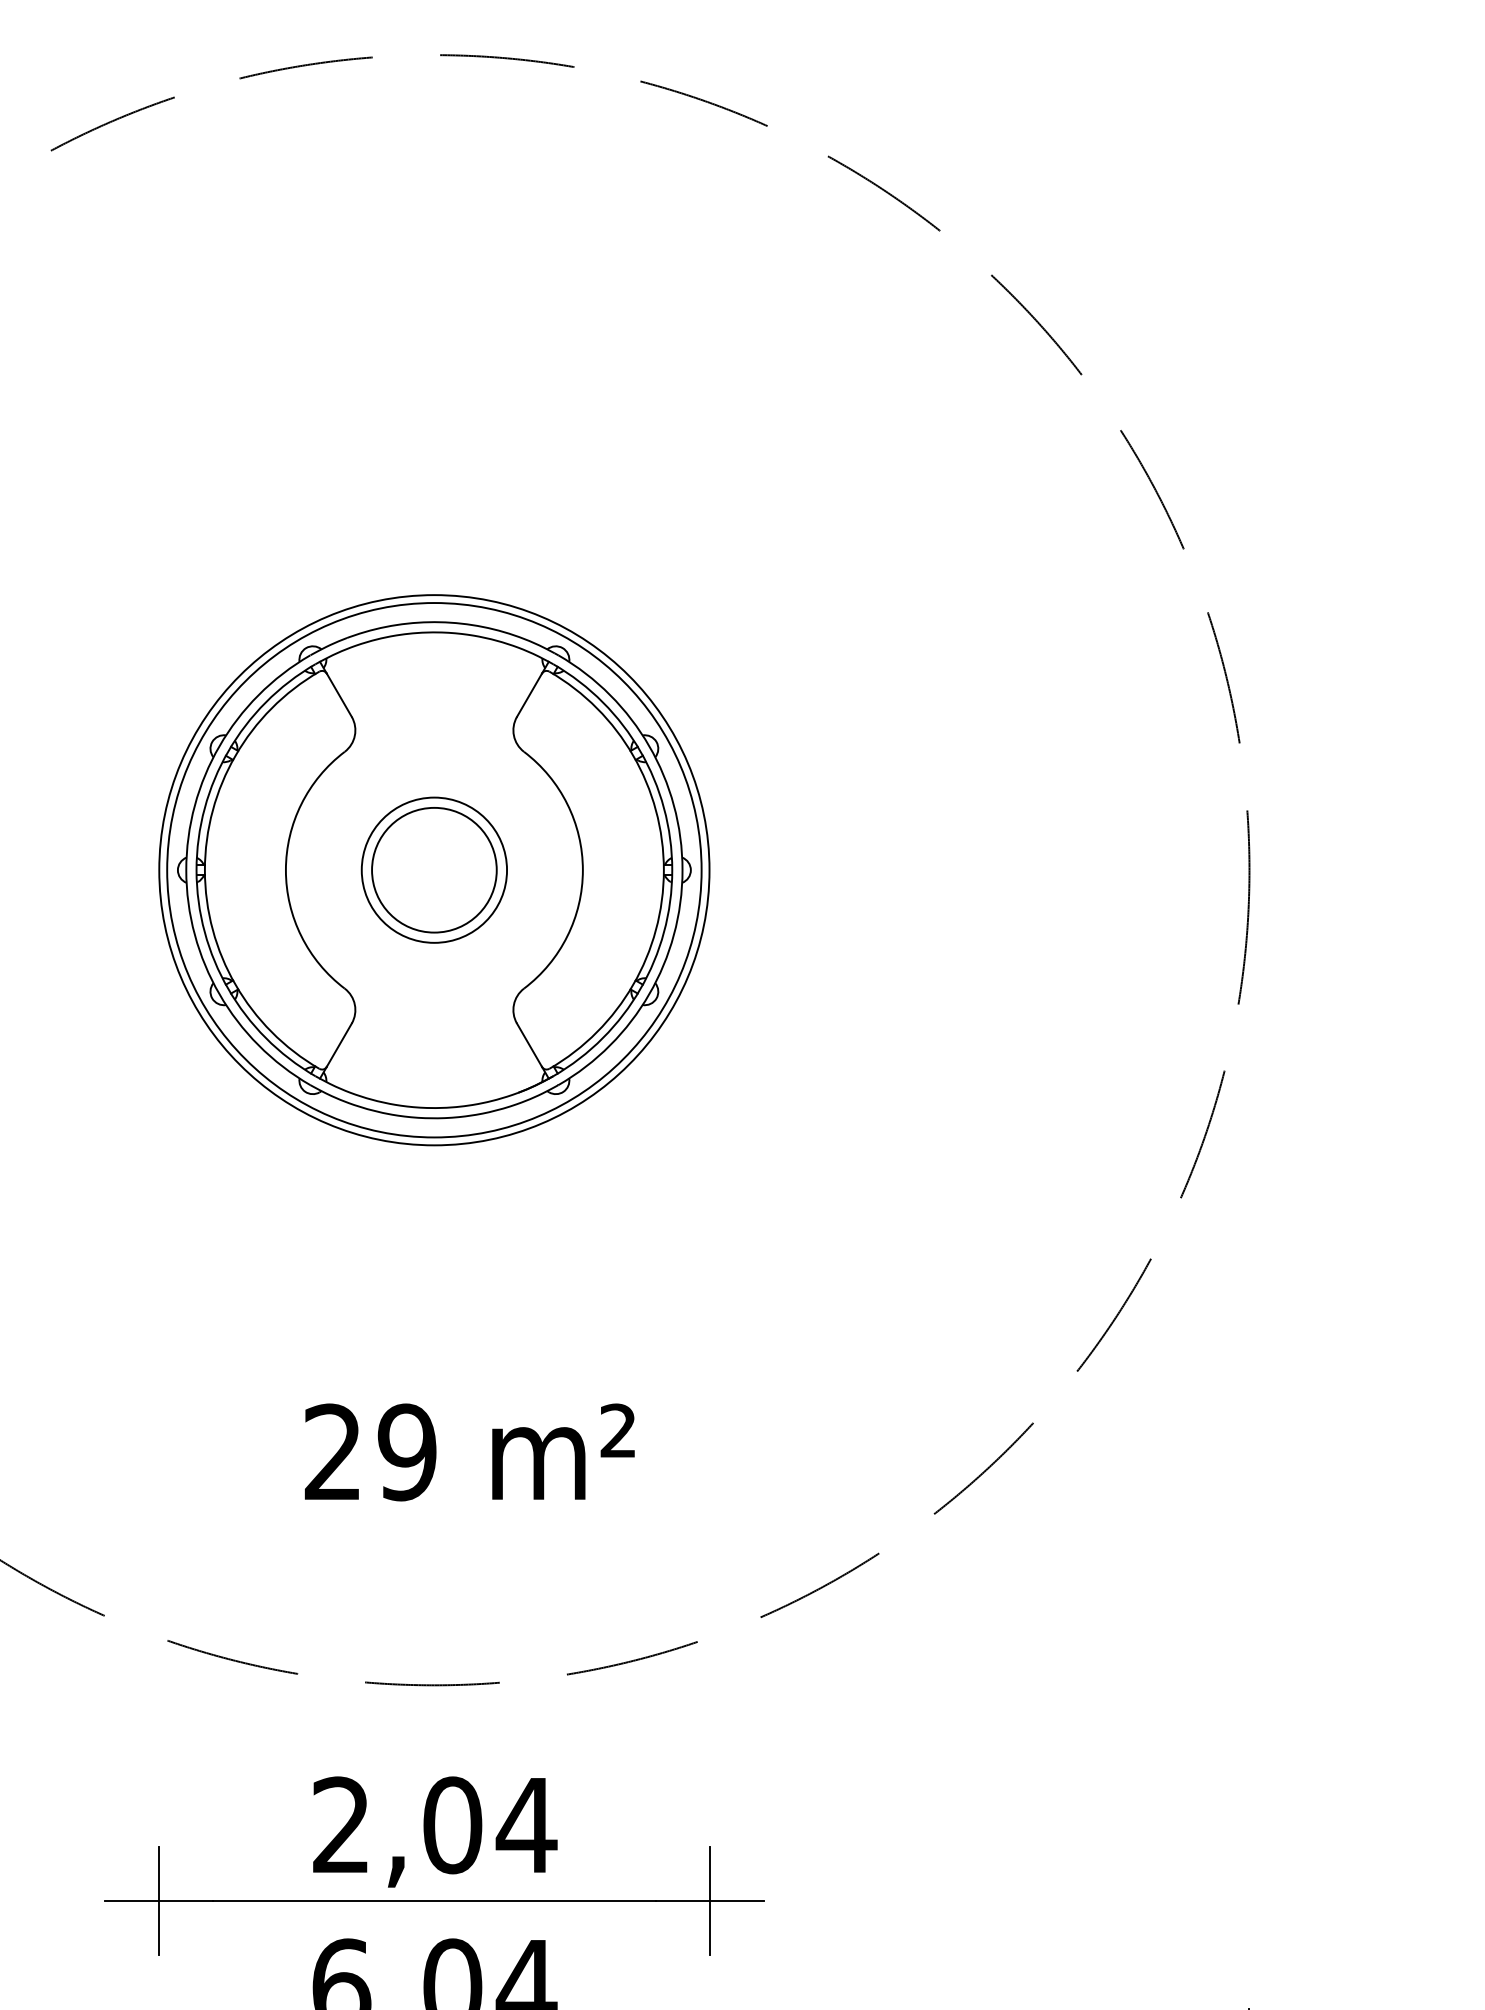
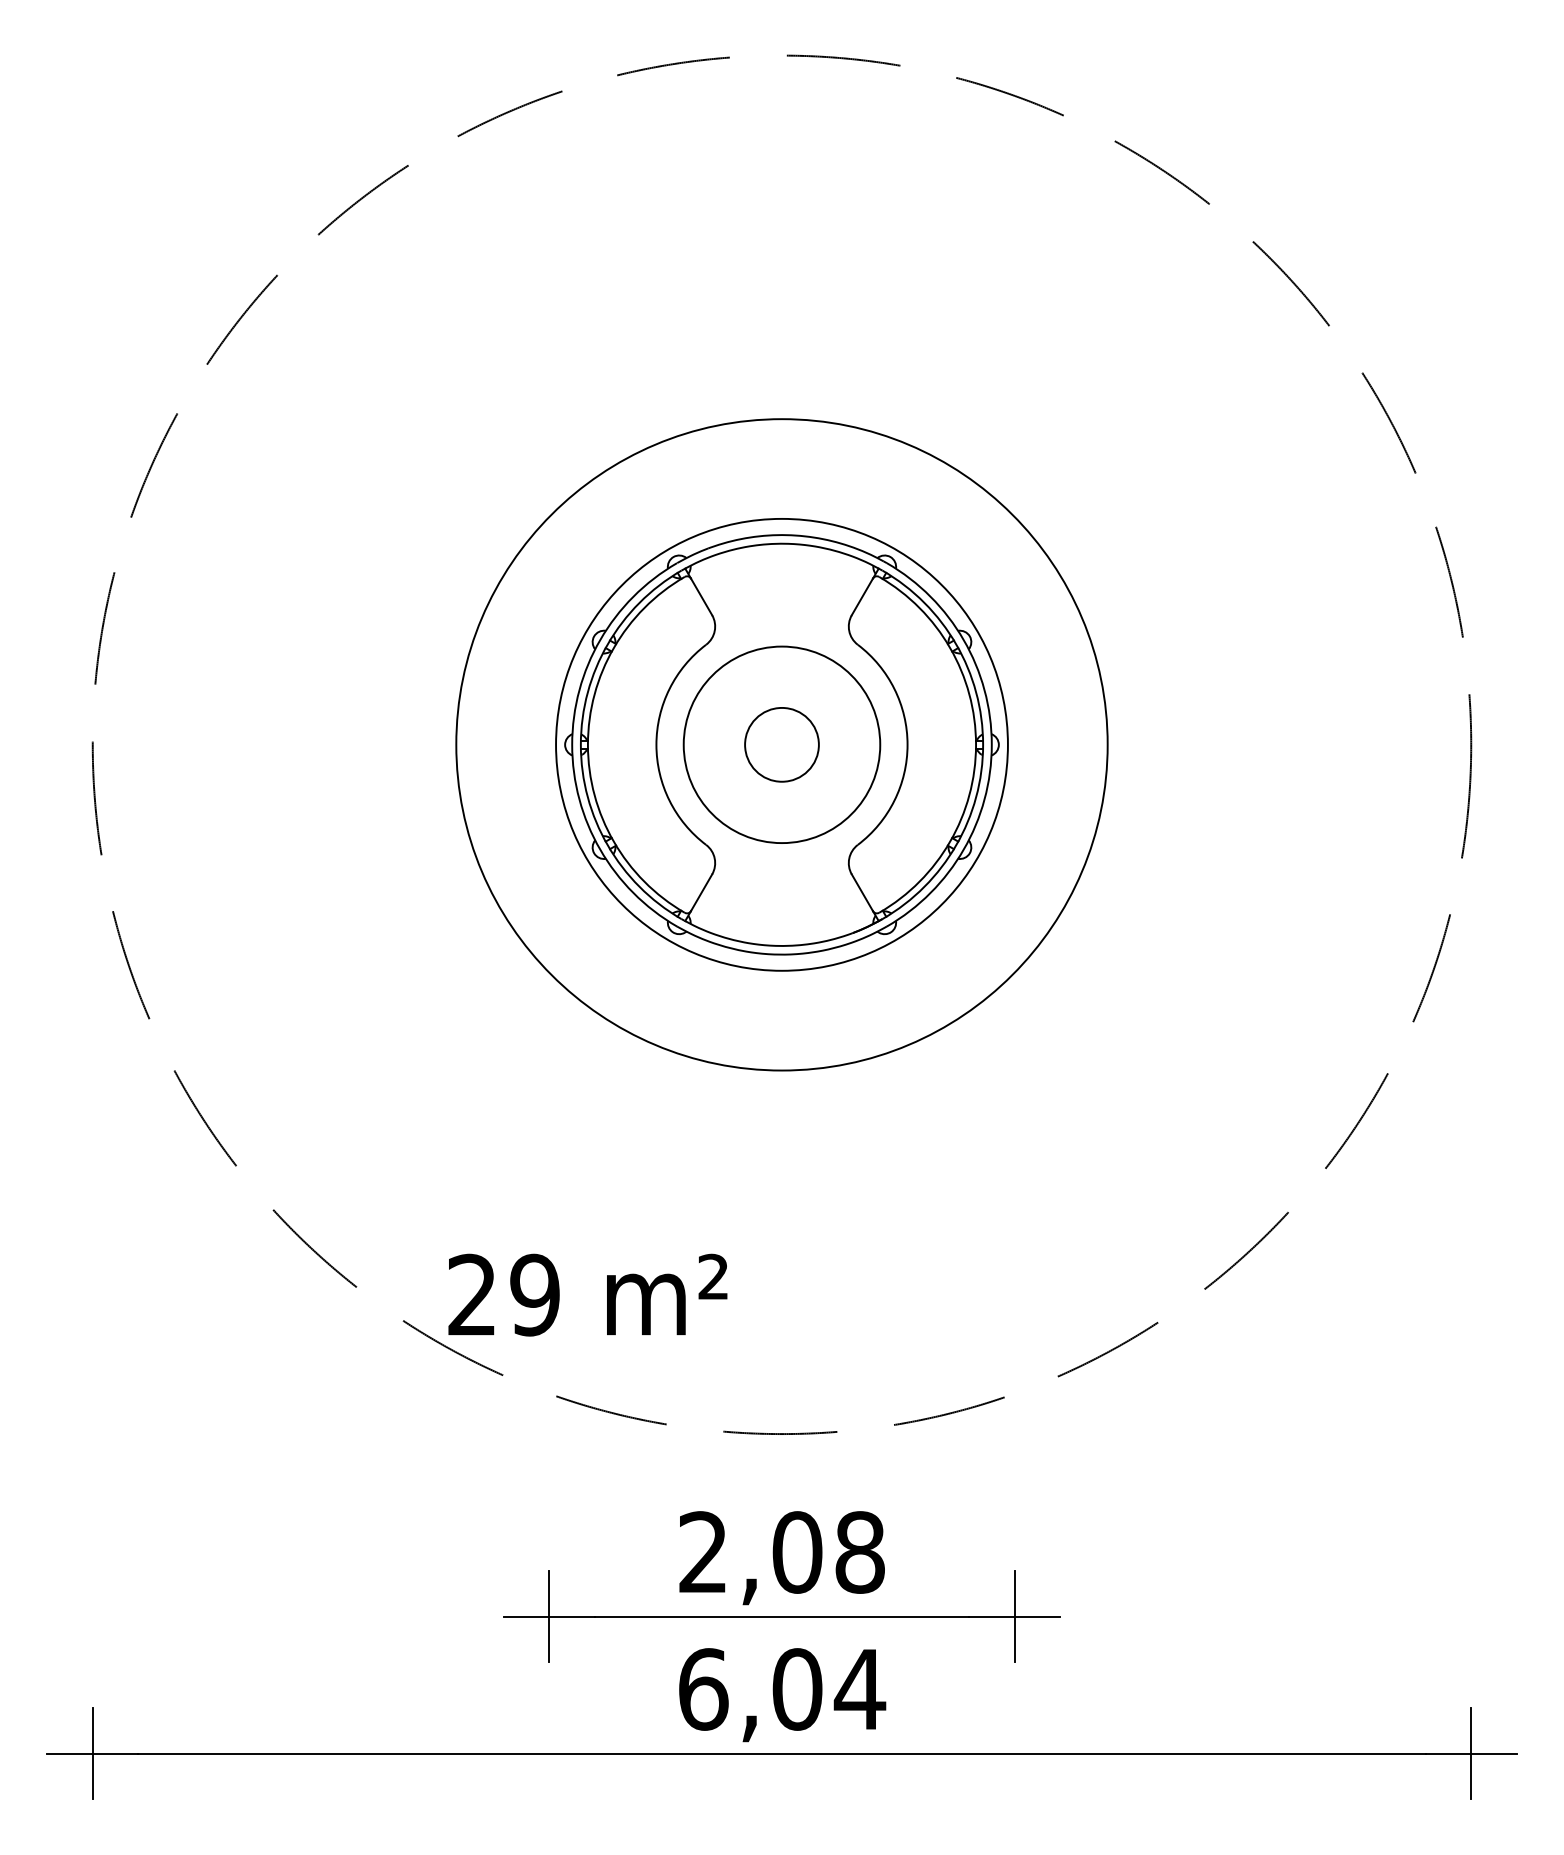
circle: (433, 869) -> (781, 744), size x0.7
circle: (433, 869) -> (781, 744), size x1.4
circle: (433, 869) -> (781, 744), size x1.6
text: (469, 1451) -> (587, 1294), moved
text: (526, 1825) -> (859, 1552), 2,04 -> 2,08

